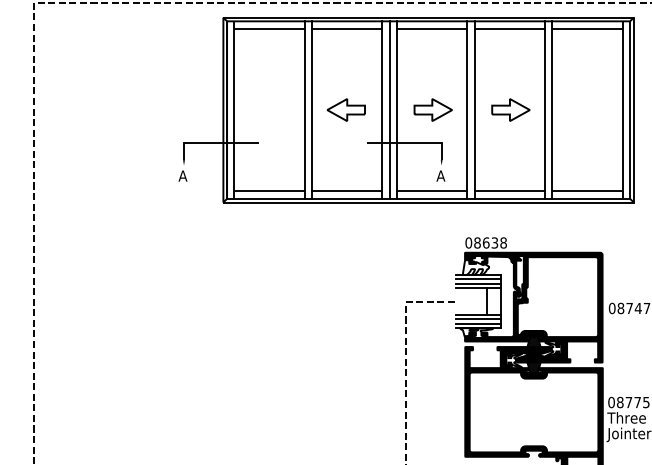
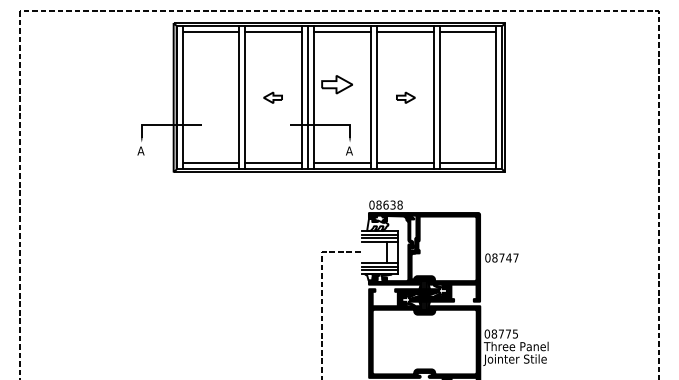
part: (345, 109) -> (272, 97), size x0.6
part: (432, 109) -> (336, 84), moved
part: (510, 109) -> (405, 97), size x0.6

